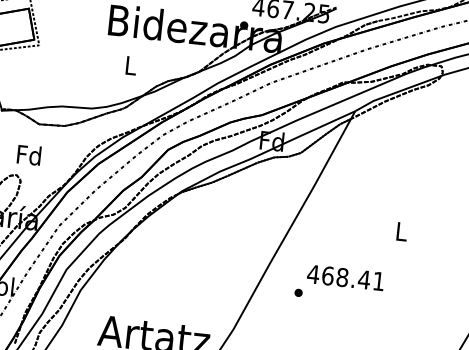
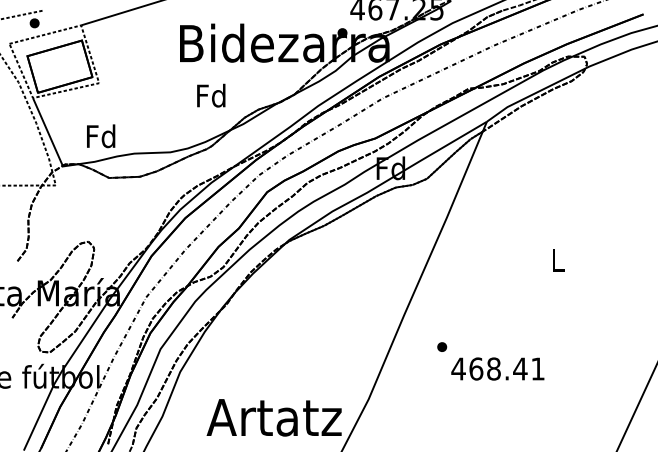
text: (130, 65) -> (211, 95), L -> Fd
text: (29, 155) -> (101, 136), moved
text: (345, 277) -> (497, 368), moved

